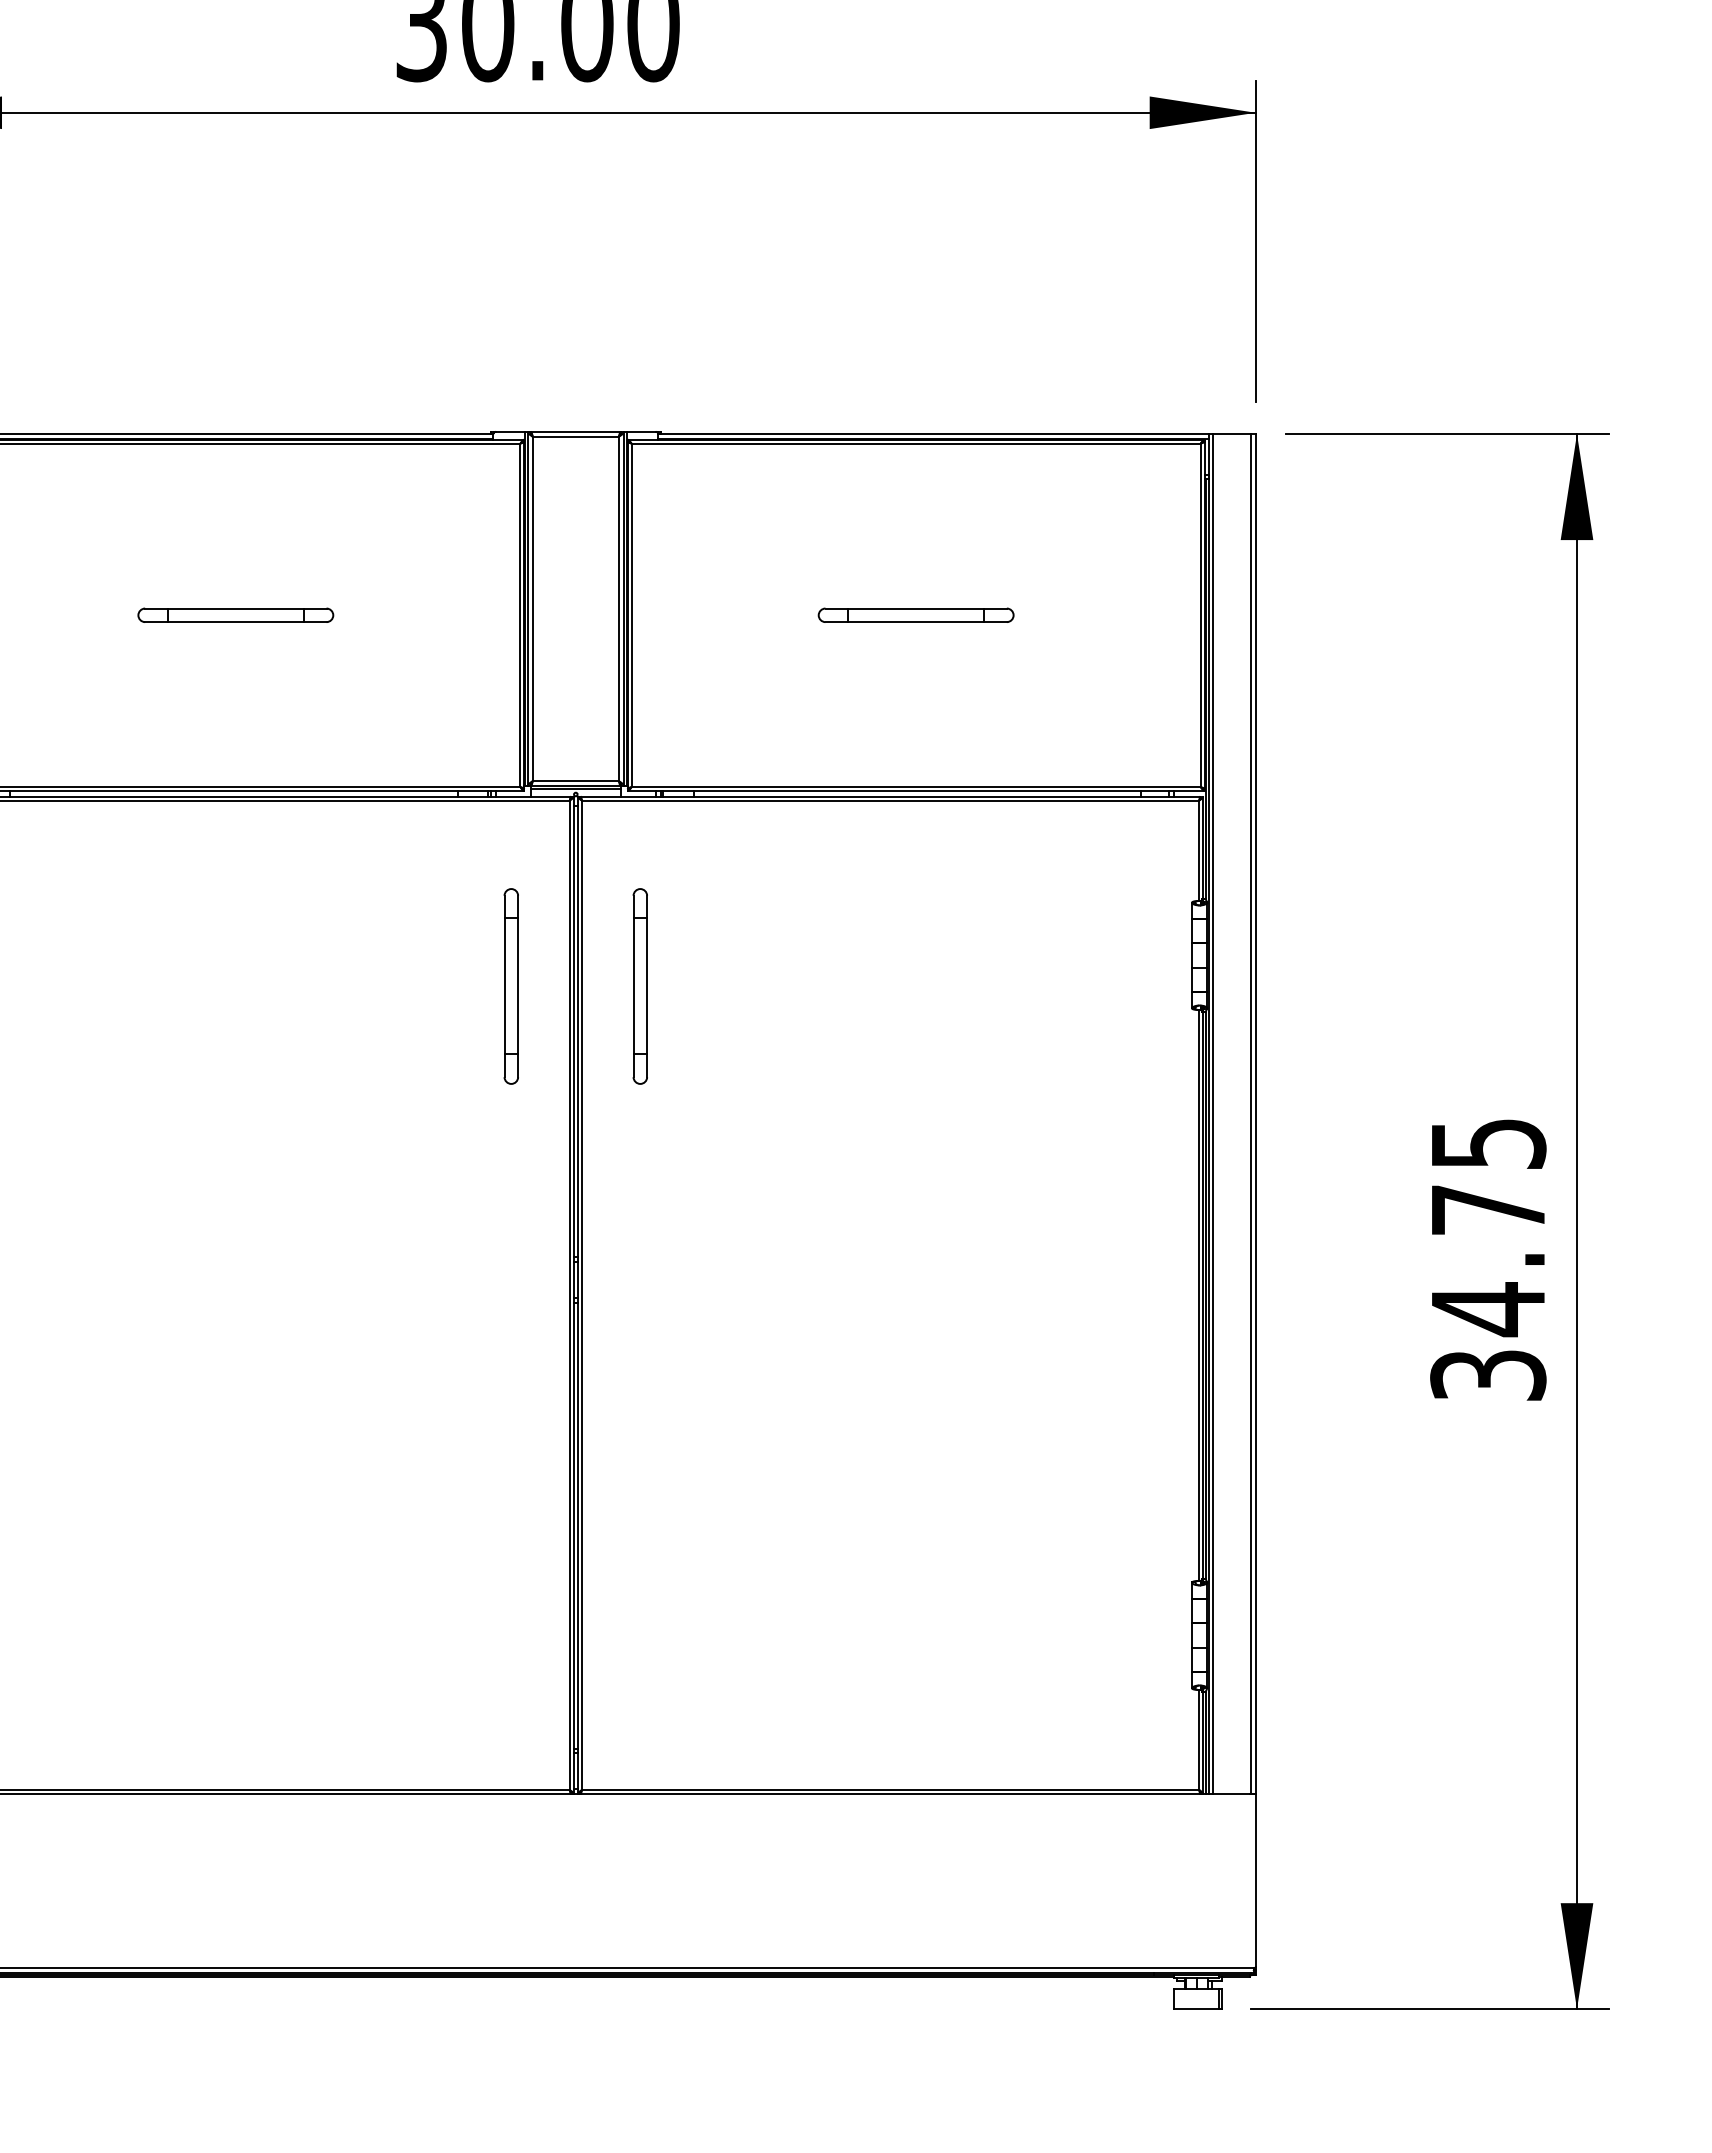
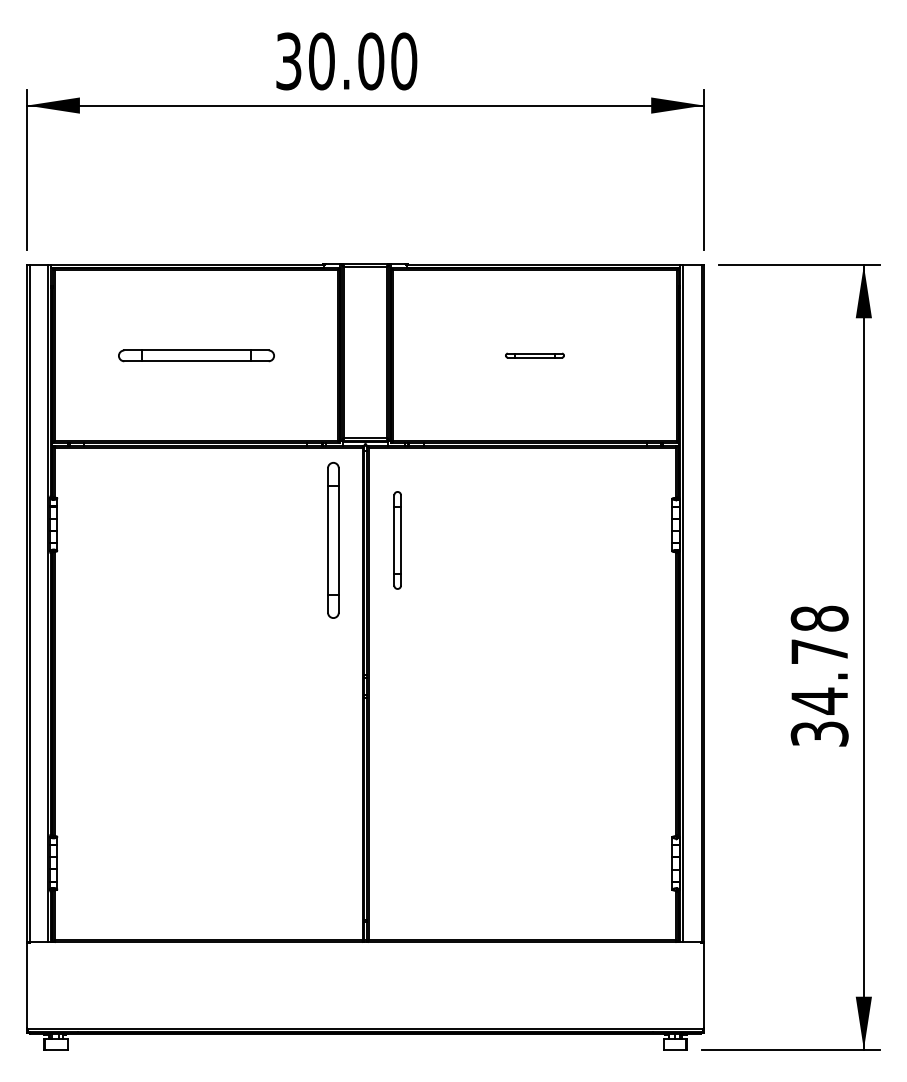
part: (234, 614) -> (195, 355), size x1.6
part: (915, 614) -> (534, 355), size x0.6
part: (511, 986) -> (333, 540), size x1.6
text: (1487, 1143) -> (819, 618), 34.75 -> 34.78

